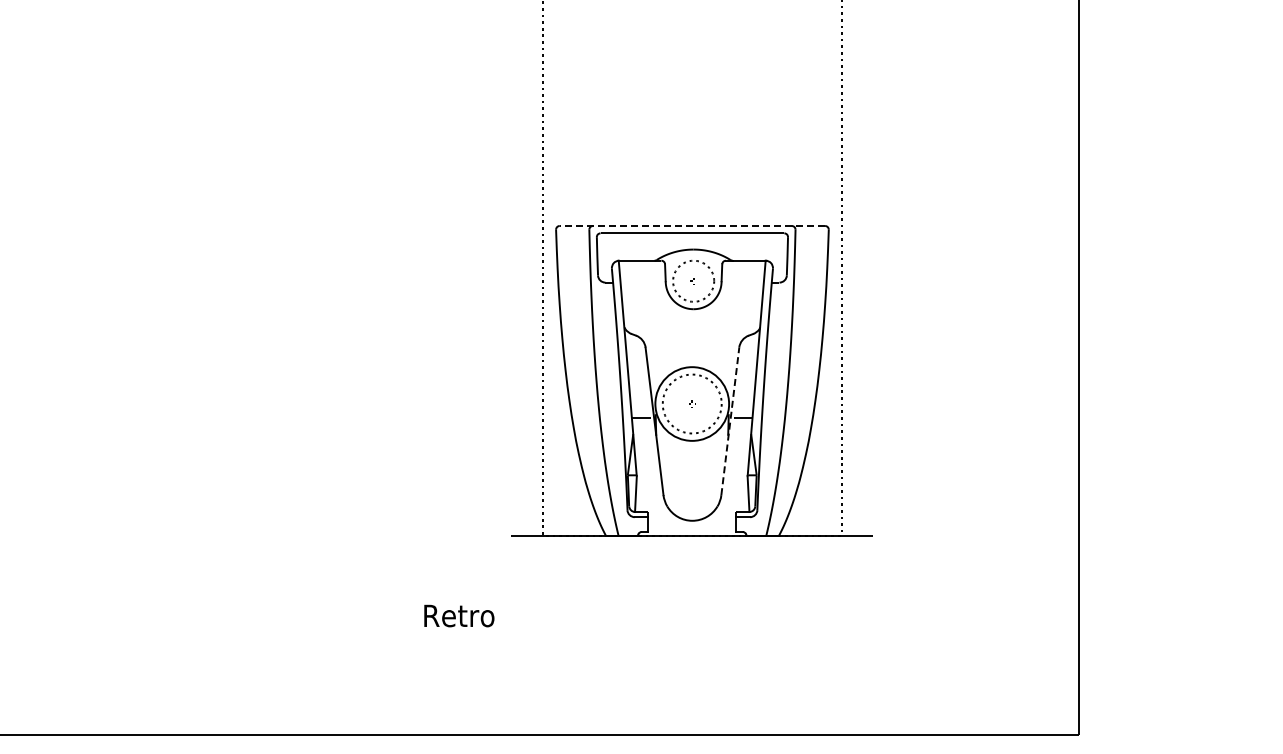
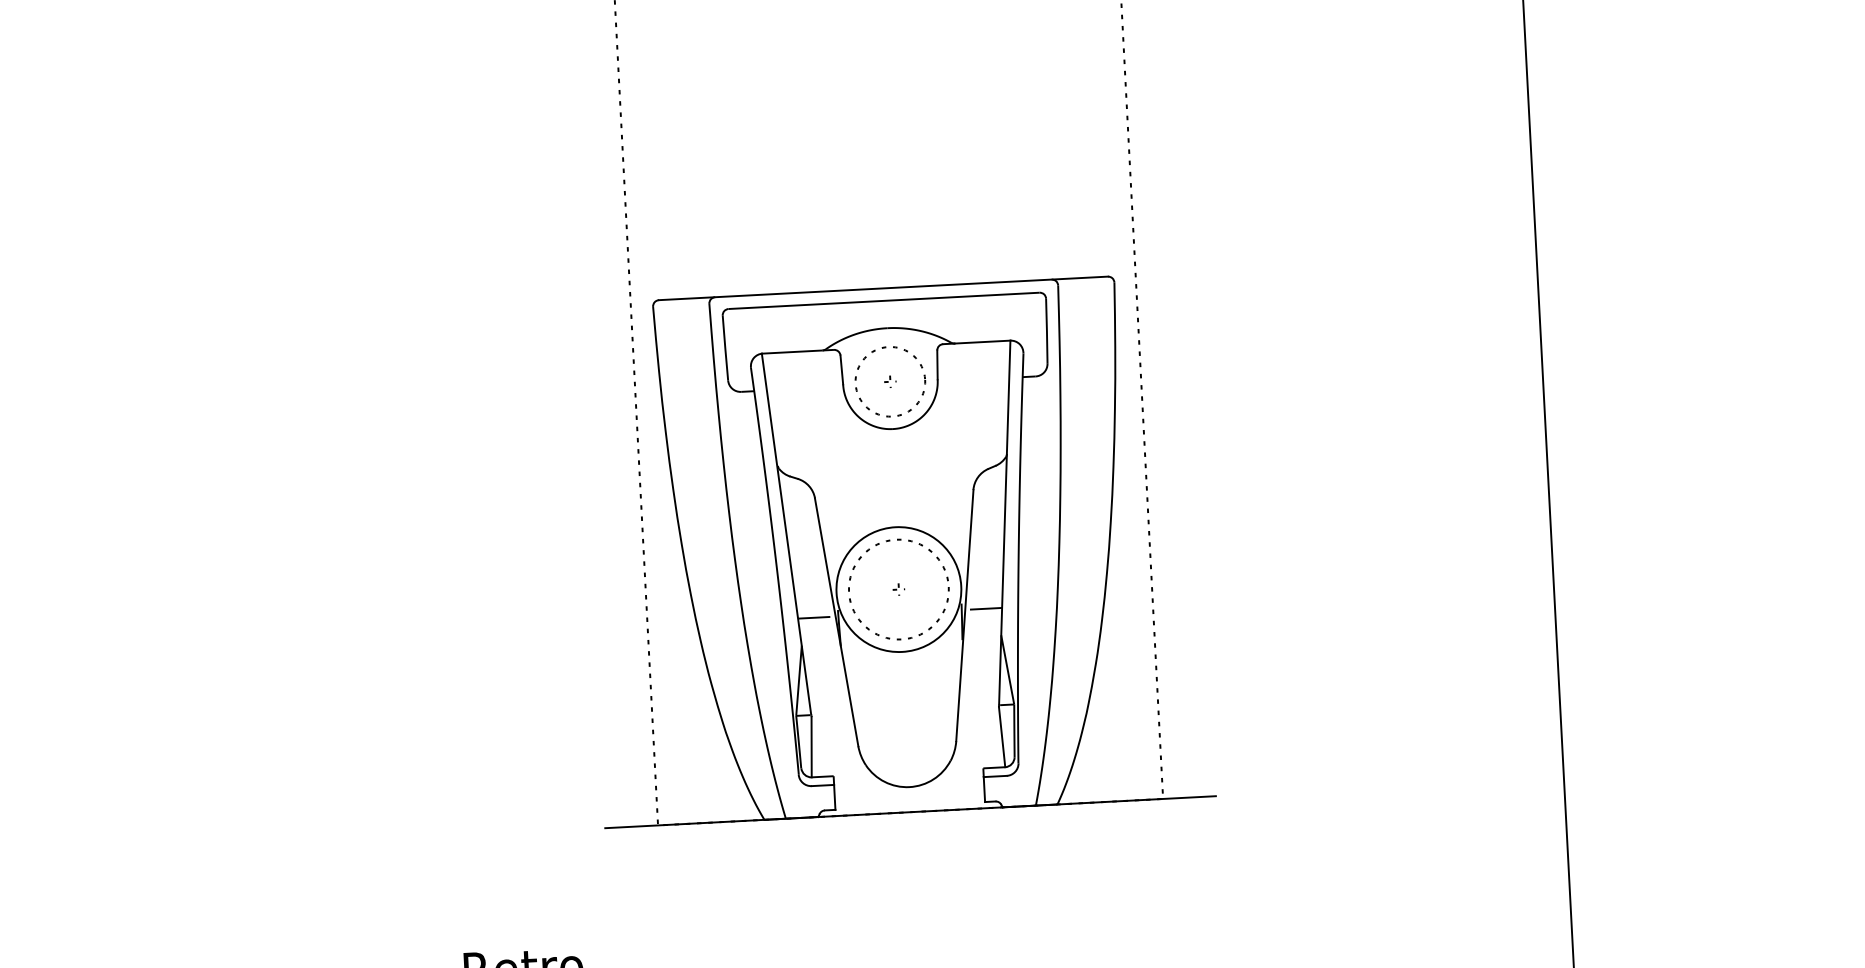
line: (692, 225) -> (883, 287), dashed -> solid
line: (730, 420) -> (965, 614), dashed -> solid

